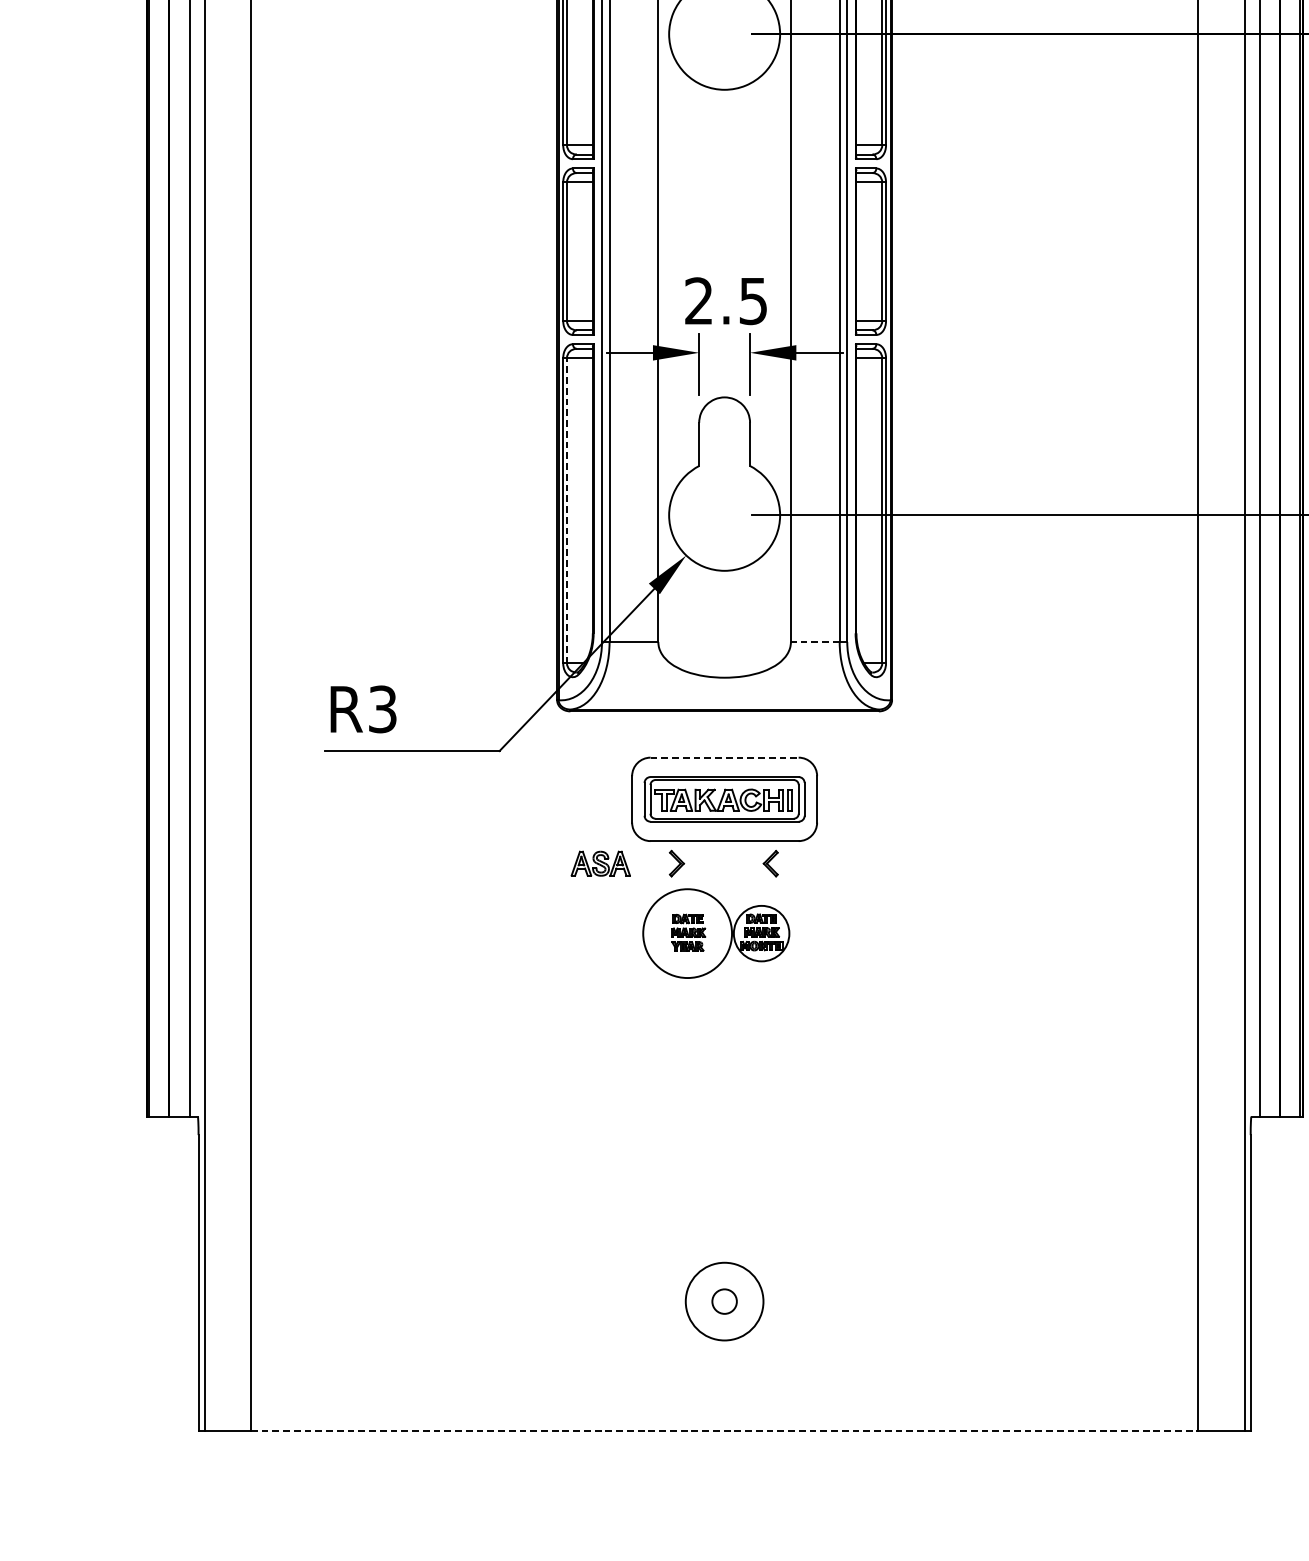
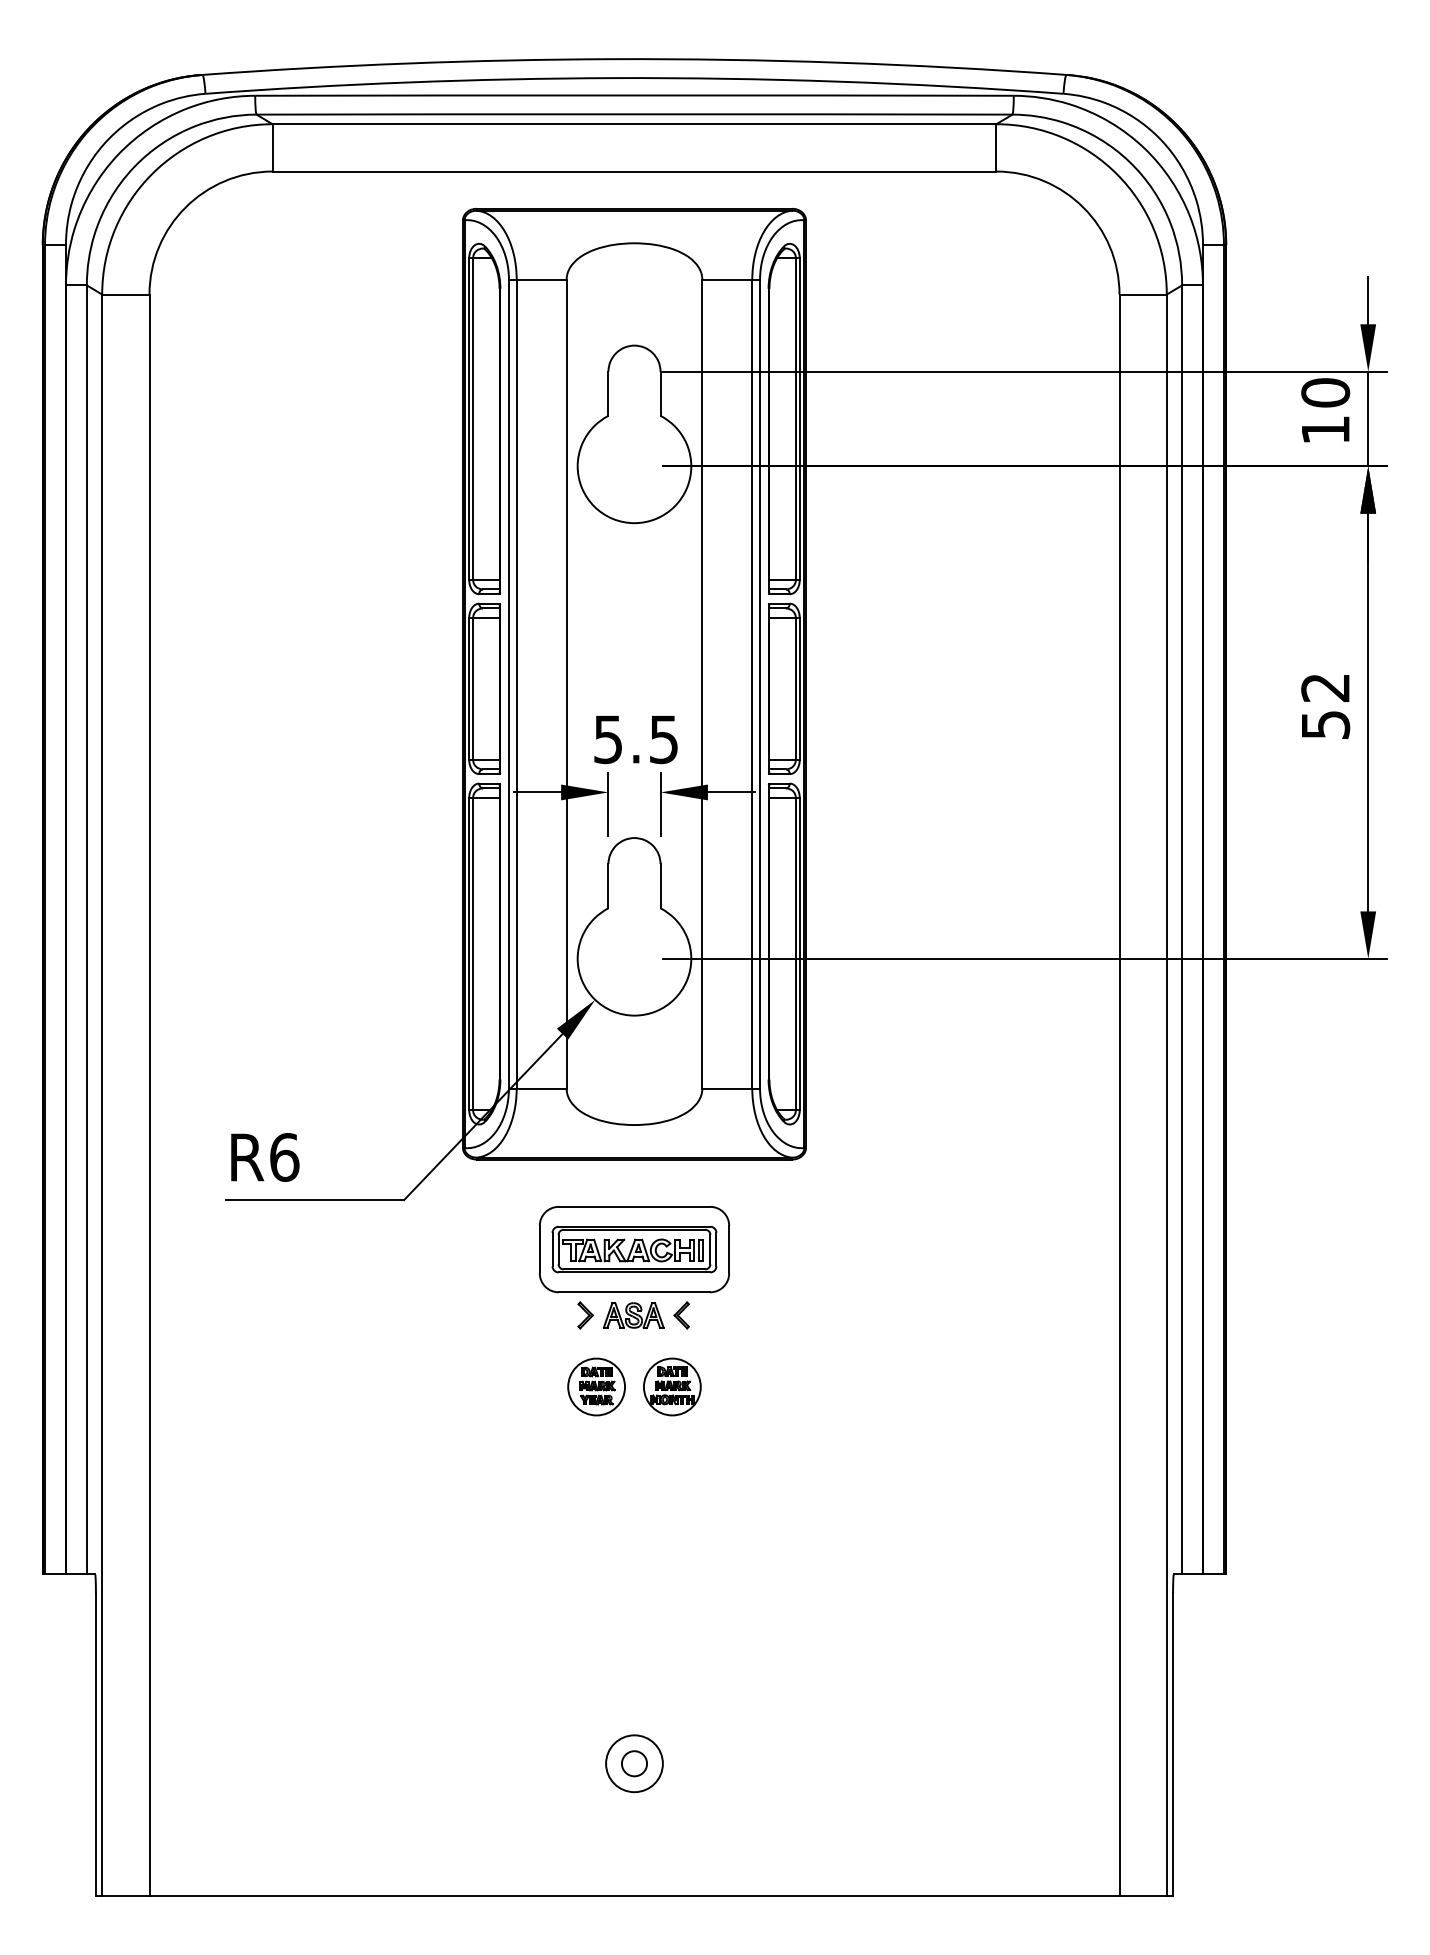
text: (698, 301) -> (607, 739), 2.5 -> 5.5
line: (567, 510) -> (473, 953), dashed -> solid
line: (815, 642) -> (727, 1088), dashed -> solid
text: (382, 709) -> (284, 1157), R3 -> R6
line: (724, 757) -> (634, 1206), dashed -> solid
part: (600, 863) -> (633, 1315), moved
circle: (687, 933) -> (596, 1386), size x0.62
circle: (724, 1301) -> (634, 1763), size x0.71
line: (724, 1431) -> (634, 1896), dashed -> solid

